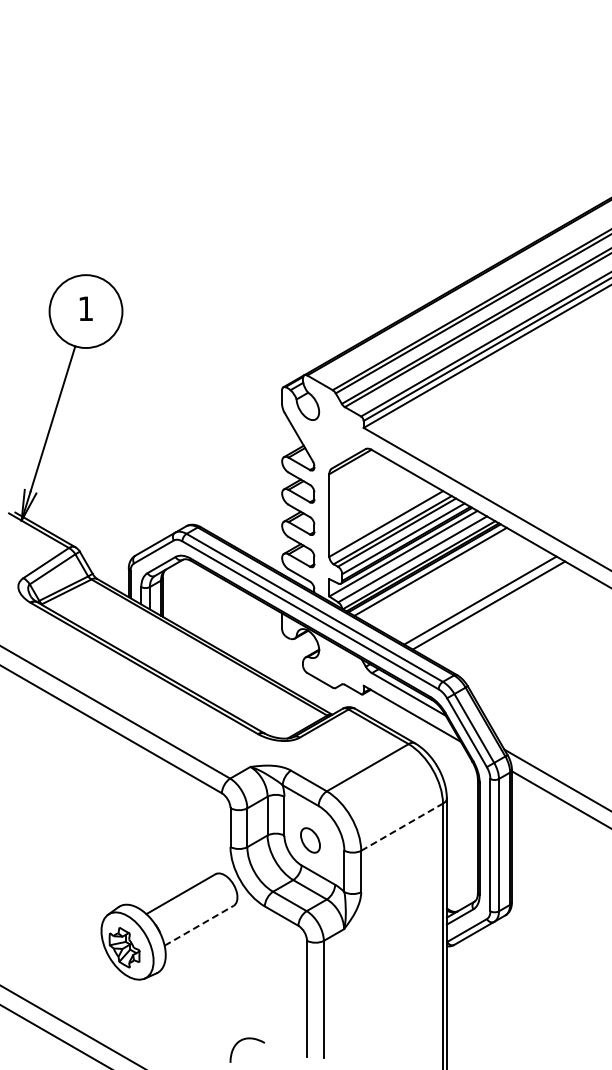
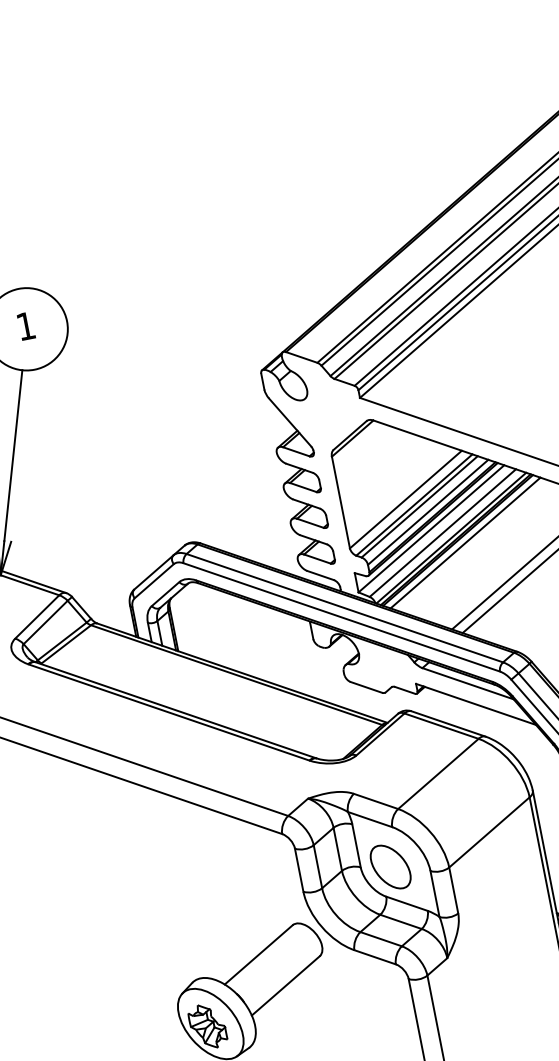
line: (402, 826) -> (489, 831), dashed -> solid
part: (310, 840) -> (390, 867), size x1.67
line: (199, 925) -> (286, 985), dashed -> solid

